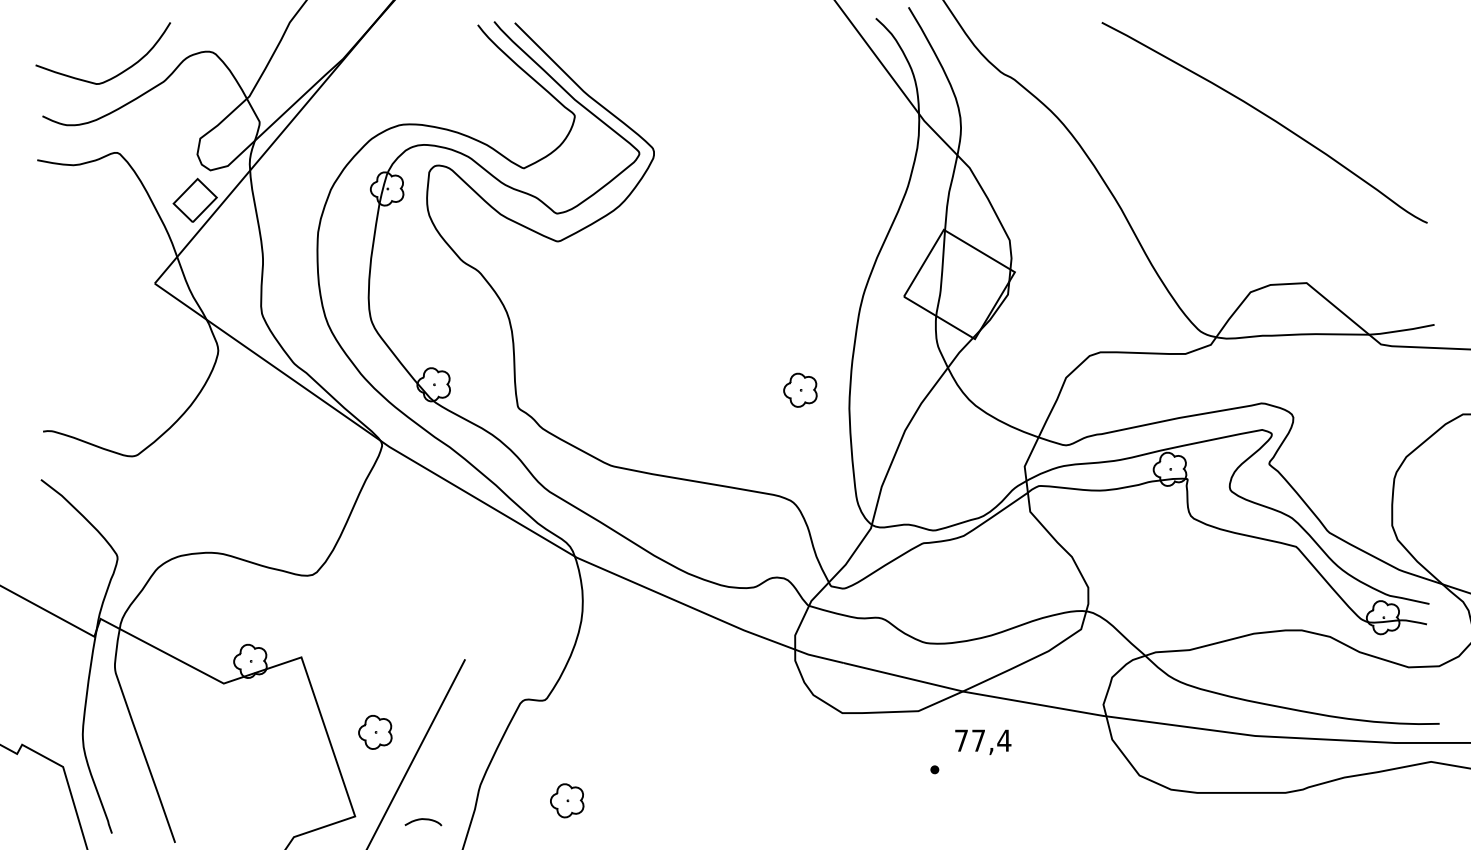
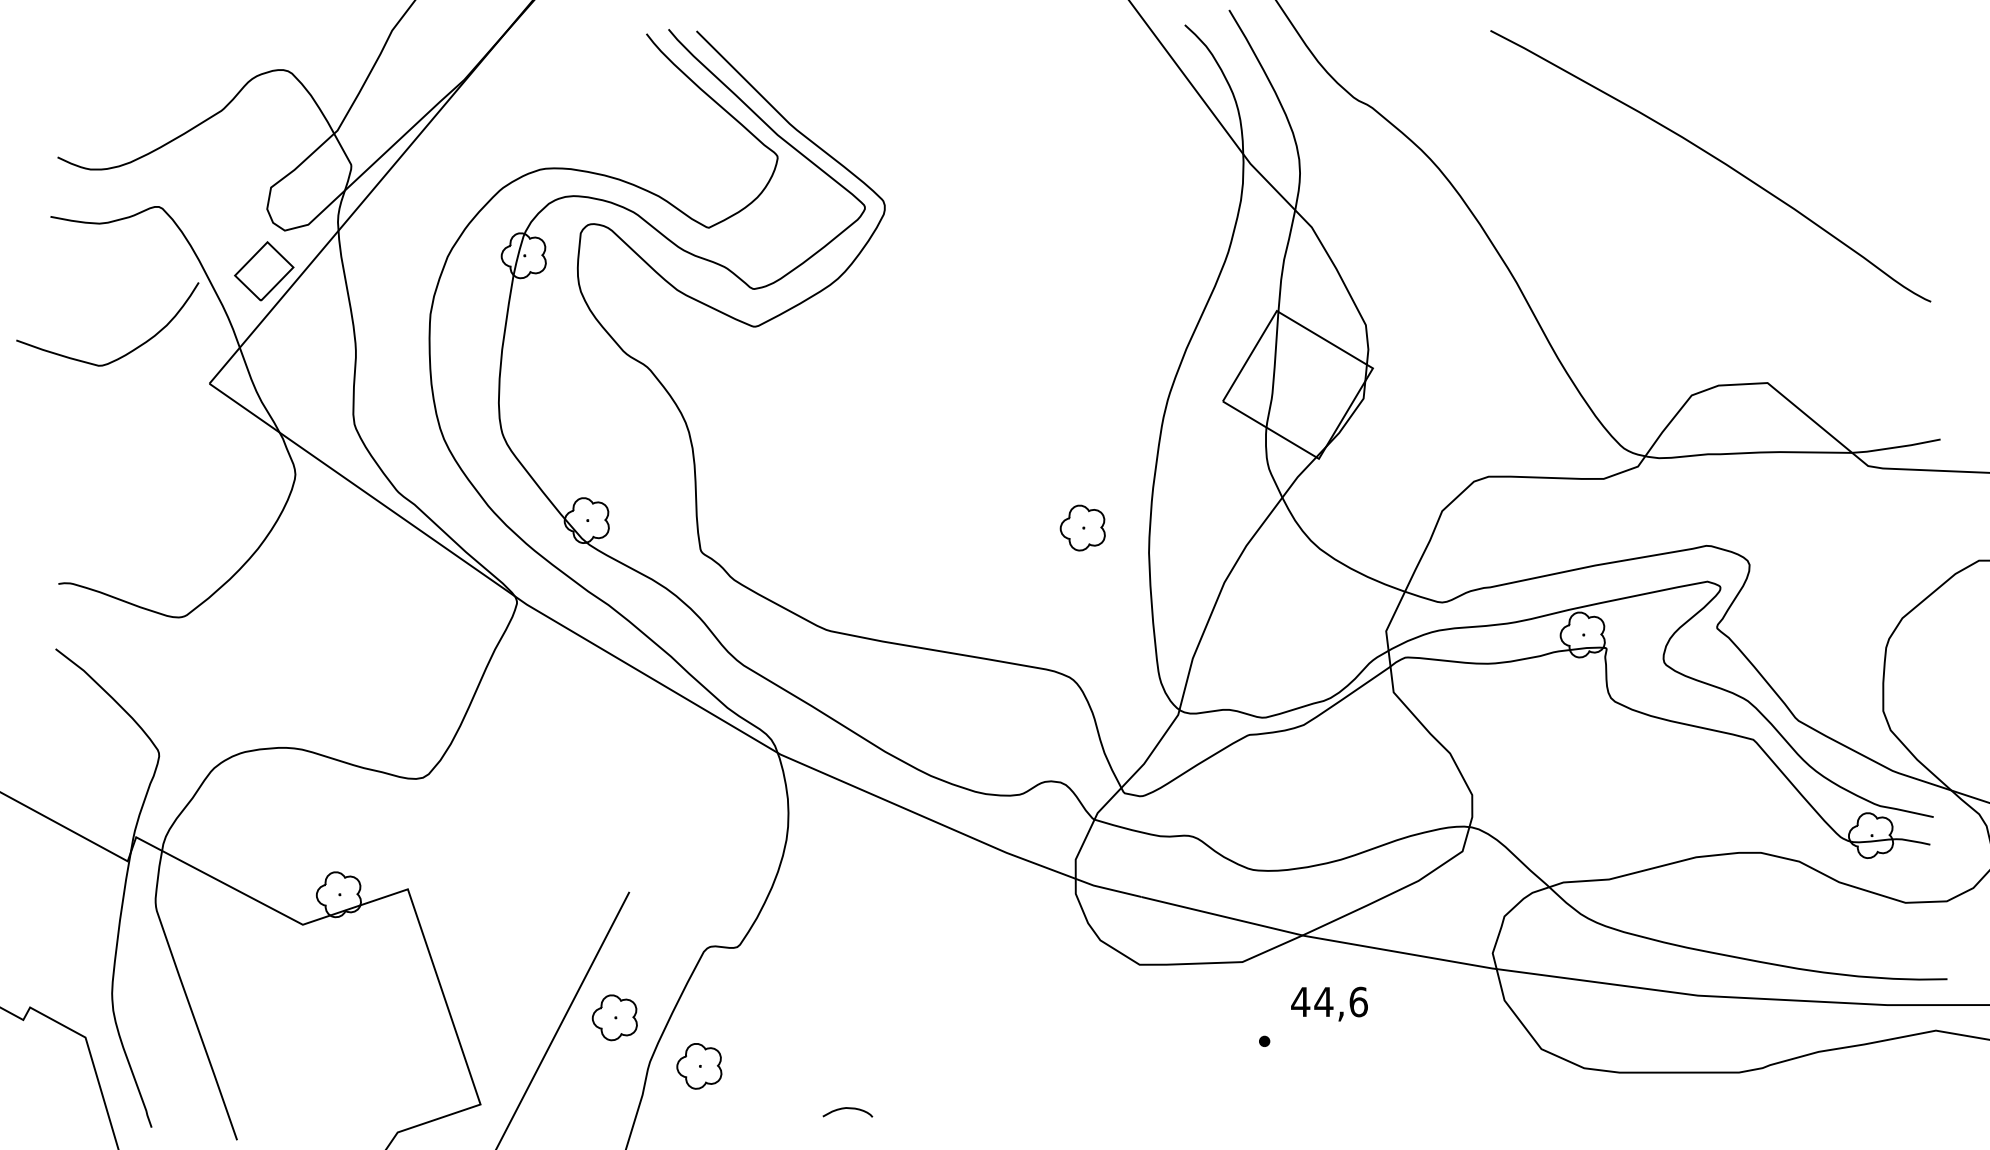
curve: (117, 74) -> (127, 352), moved
part: (375, 732) -> (614, 1017), moved
text: (982, 740) -> (1329, 1001), 77,4 -> 44,6
part: (567, 800) -> (699, 1066), moved
curve: (423, 820) -> (848, 1109), moved

